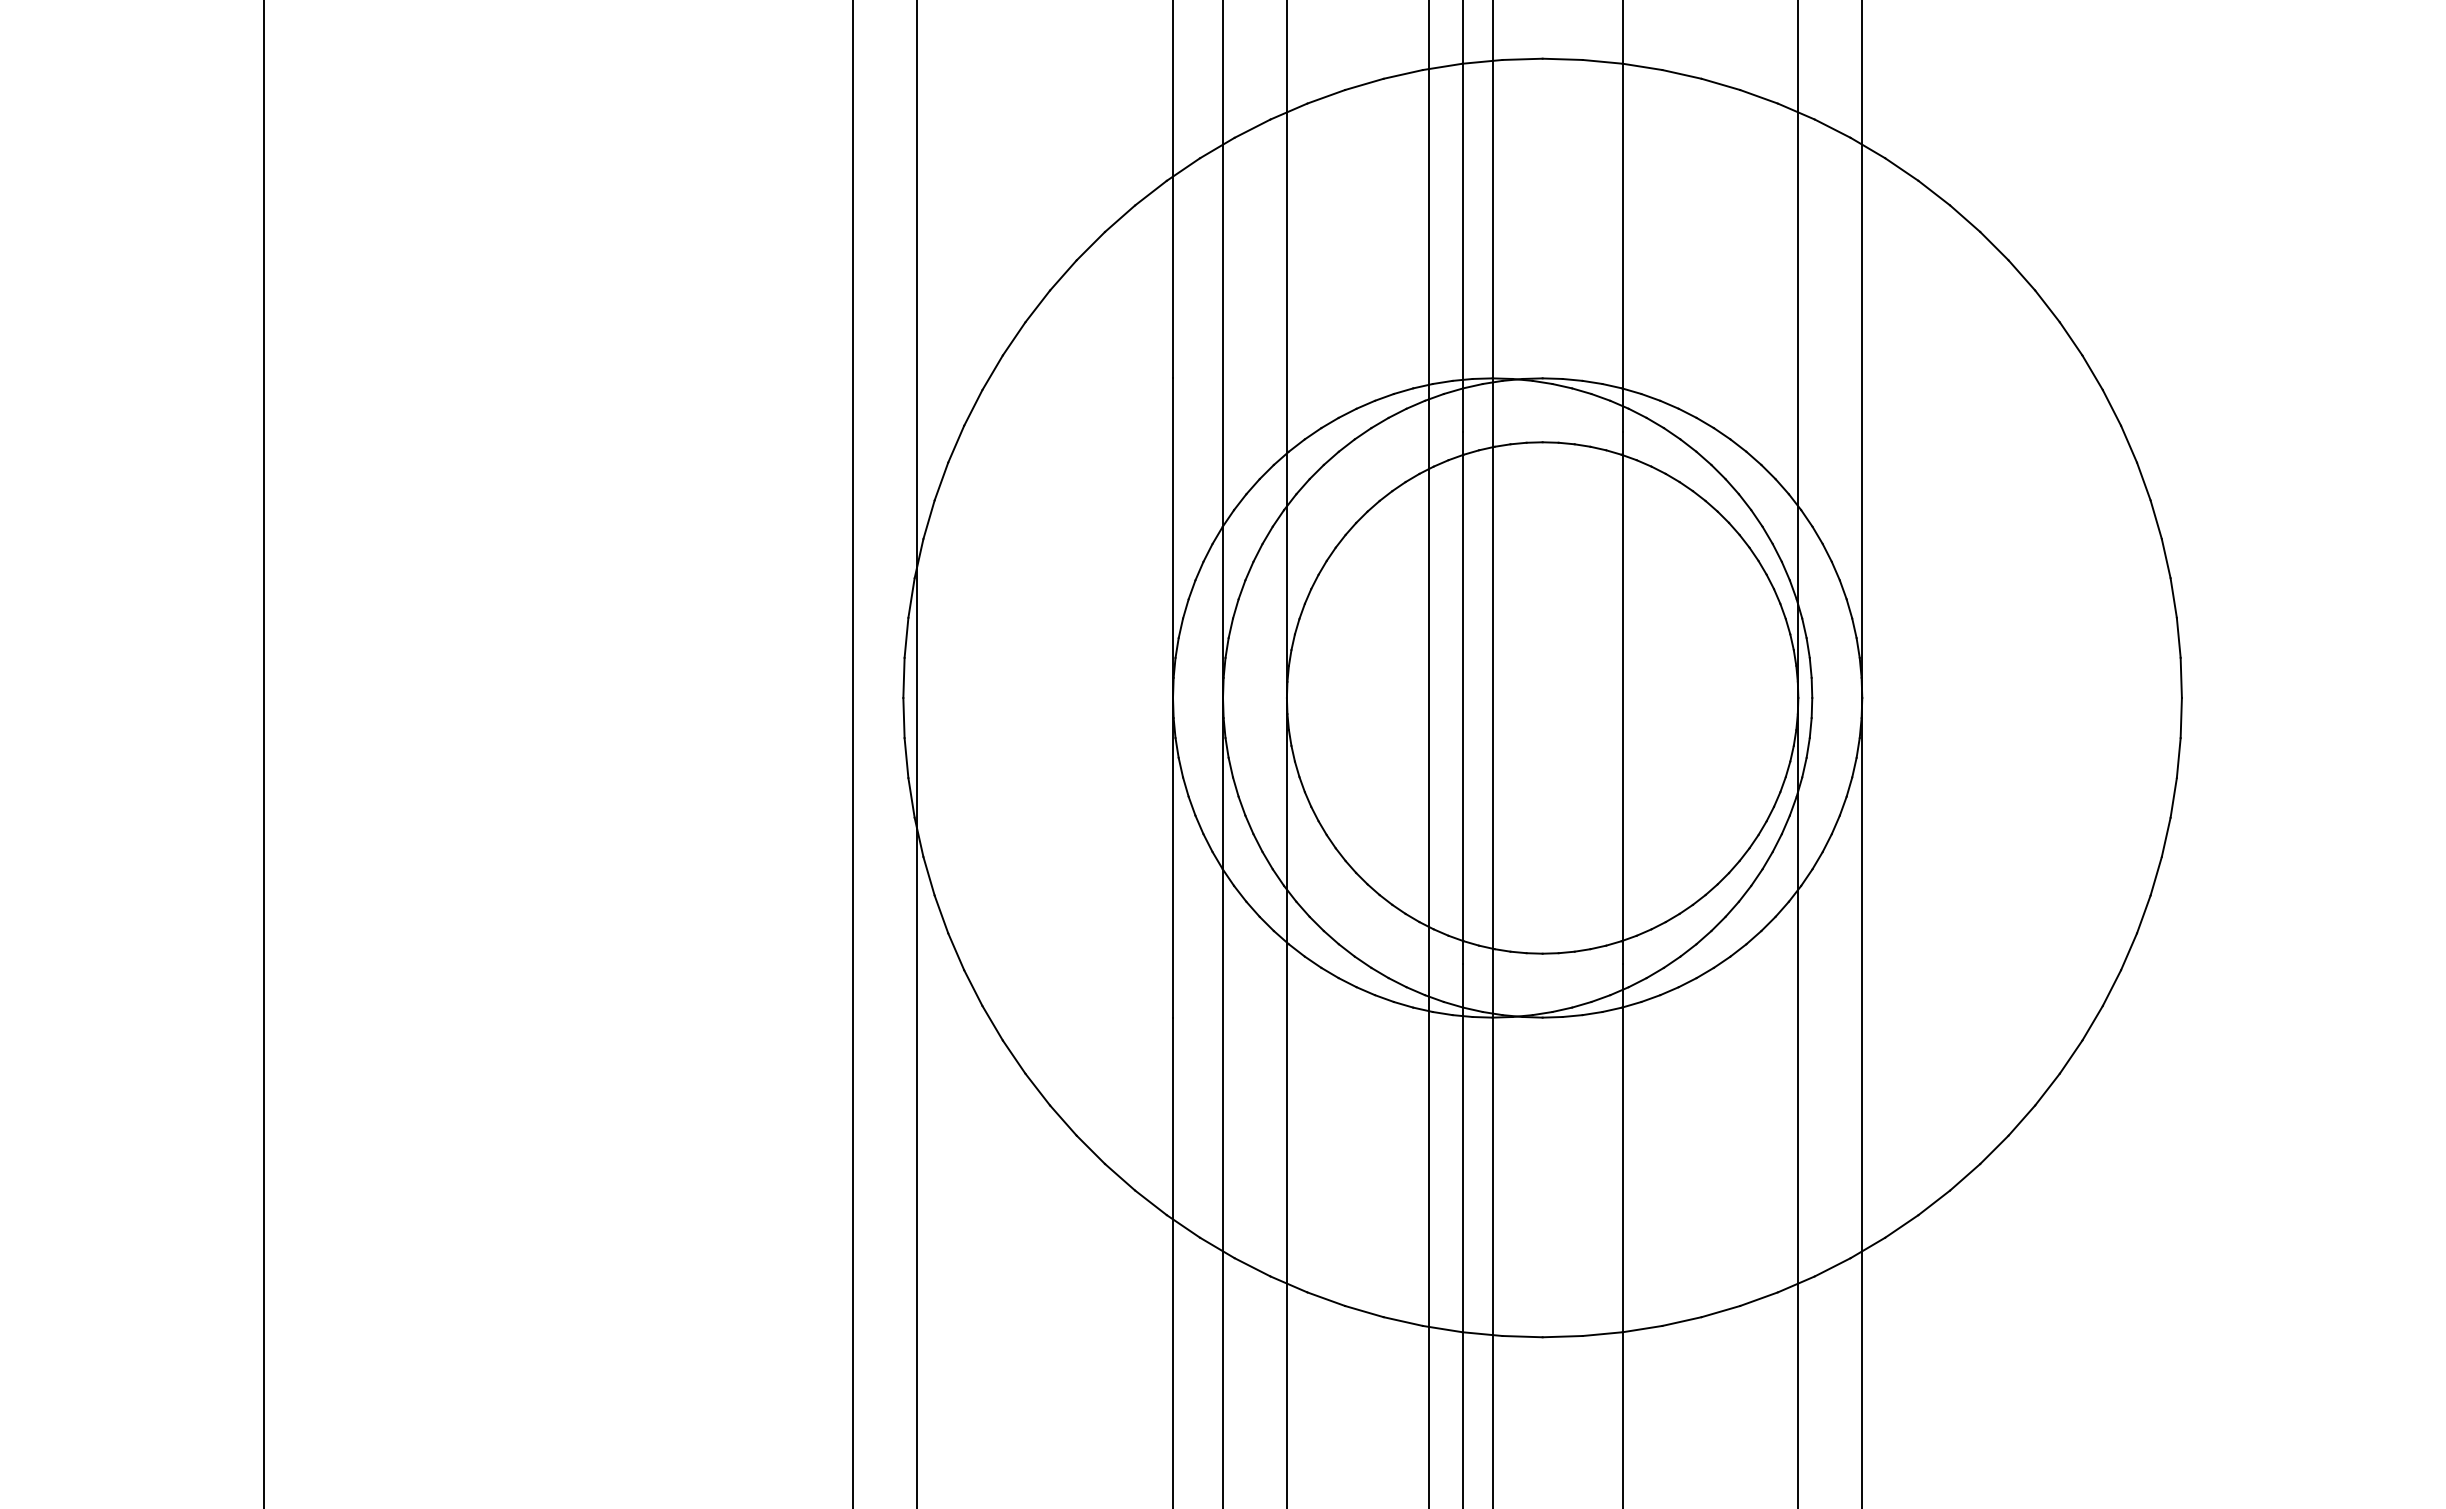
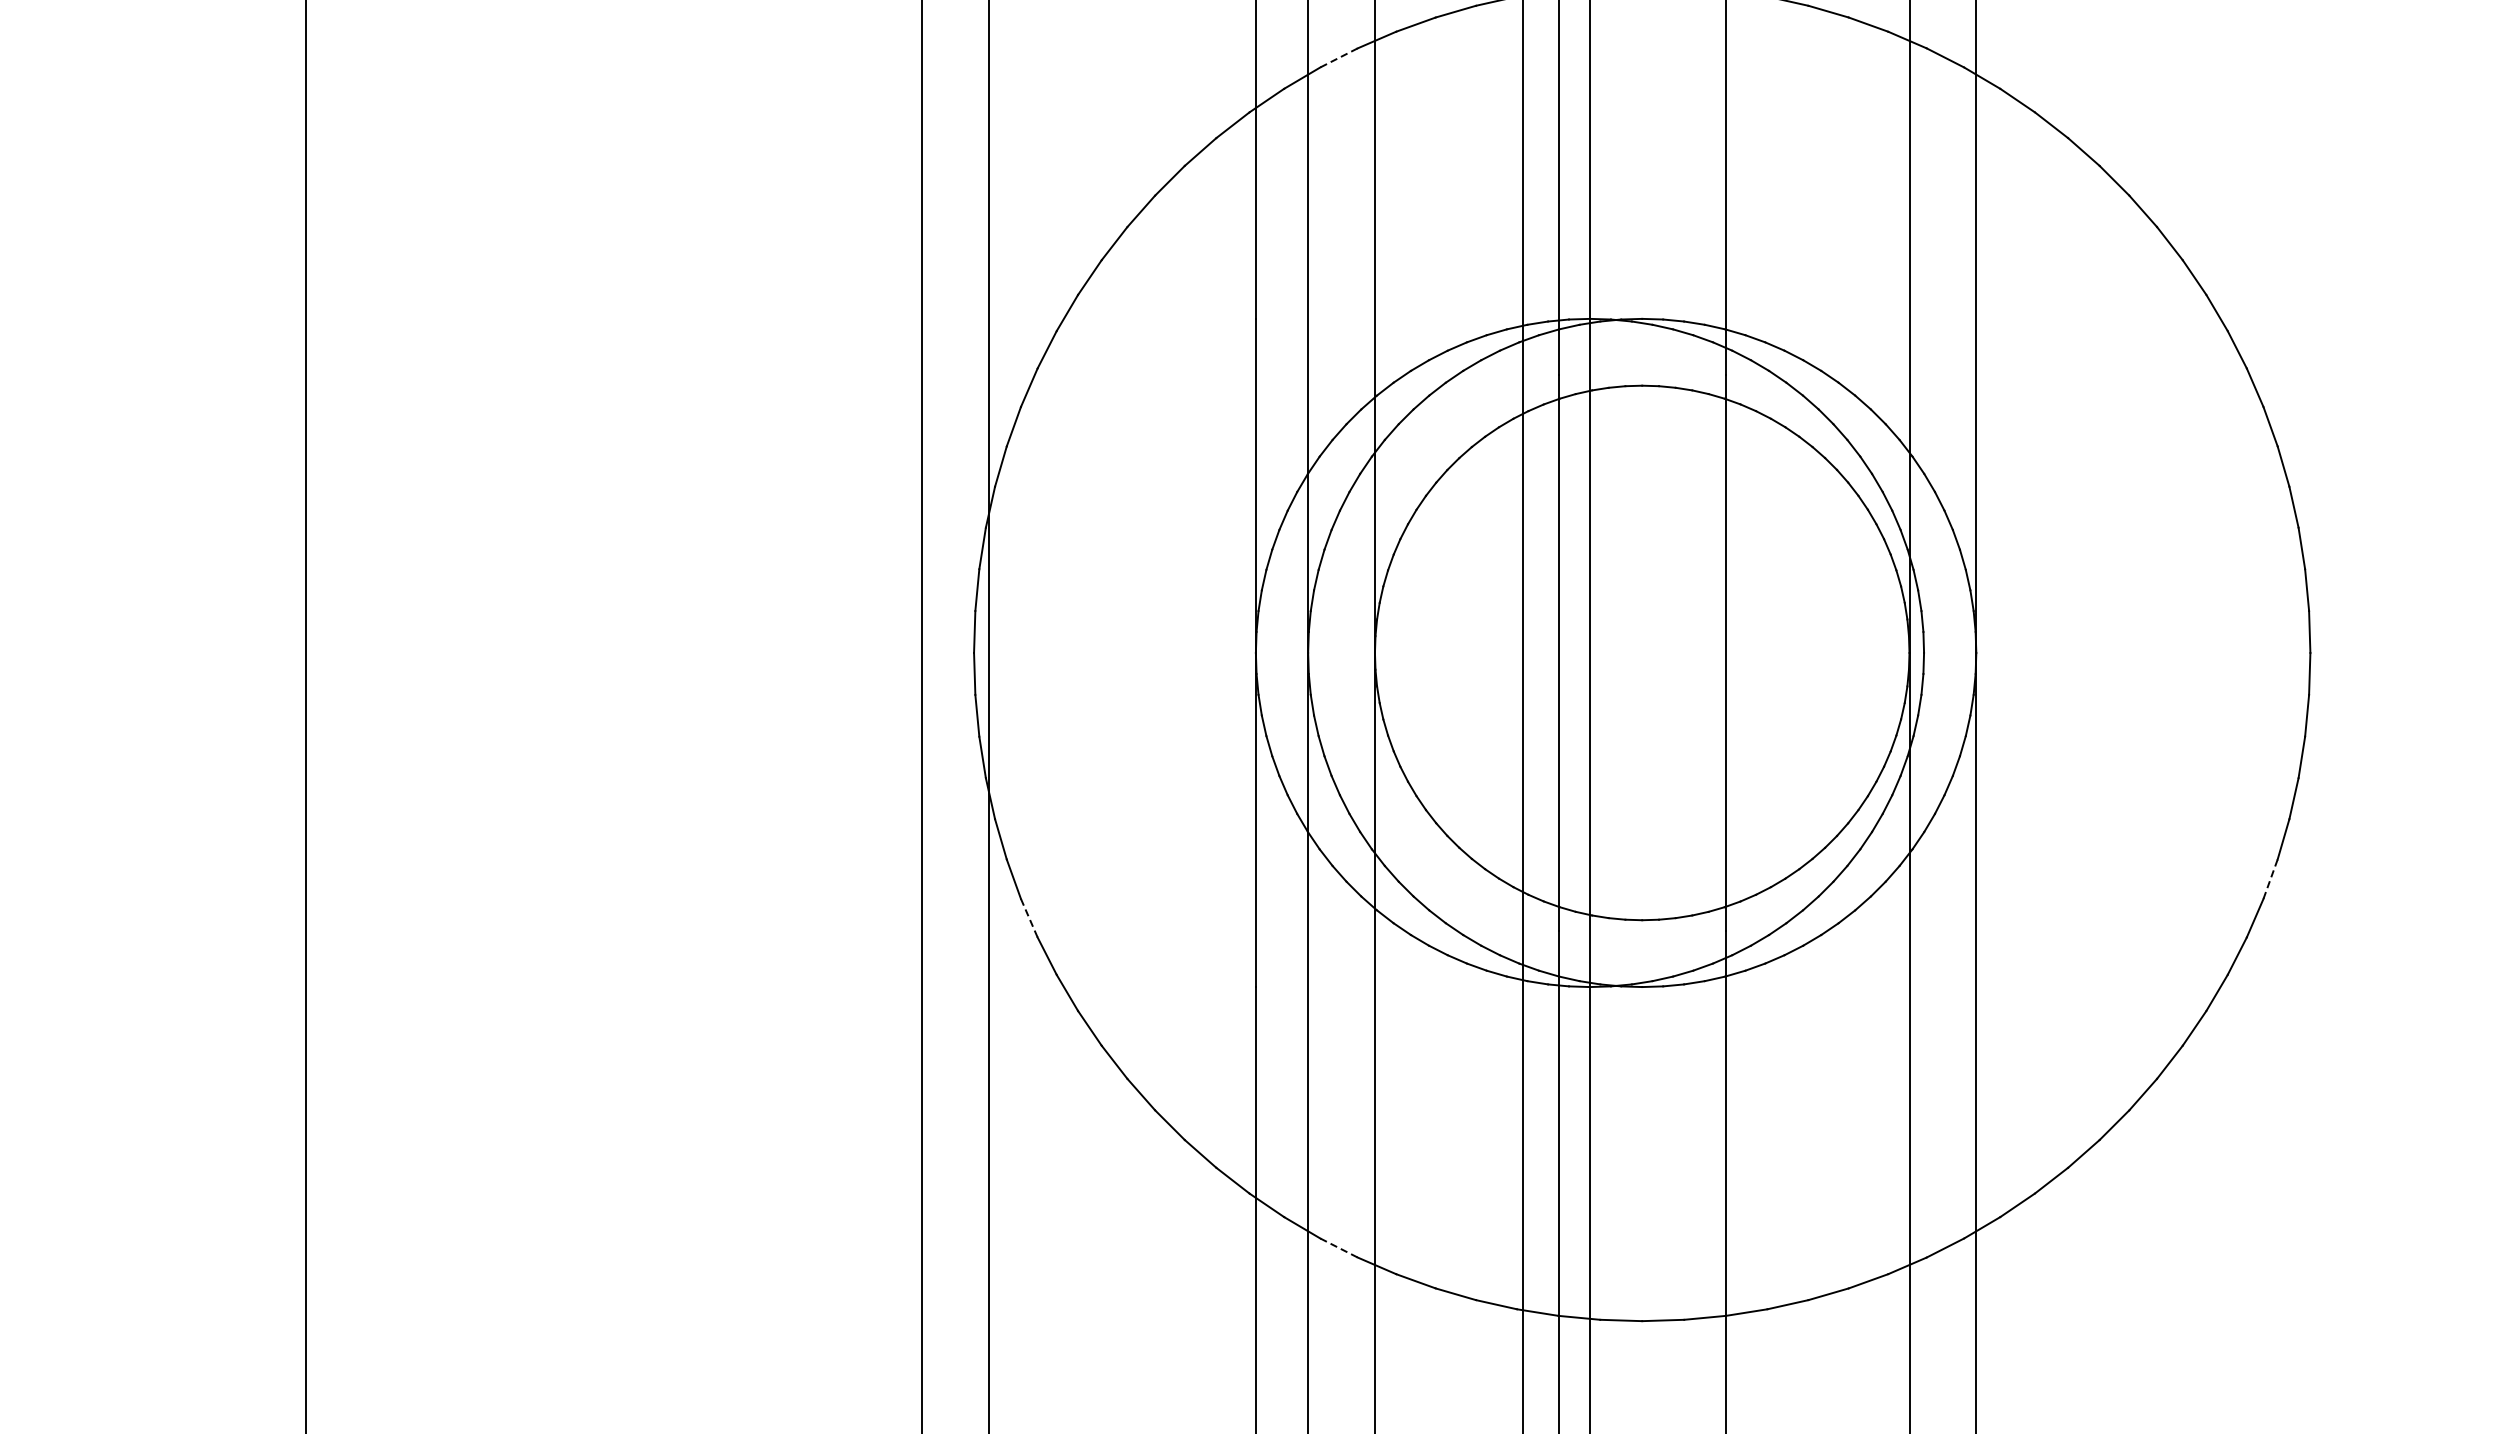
line: (1252, 128) -> (1338, 57), solid -> dashed
line: (2143, 913) -> (2270, 878), solid -> dashed
line: (956, 952) -> (1029, 918), solid -> dashed
line: (1252, 1267) -> (1338, 1248), solid -> dashed

